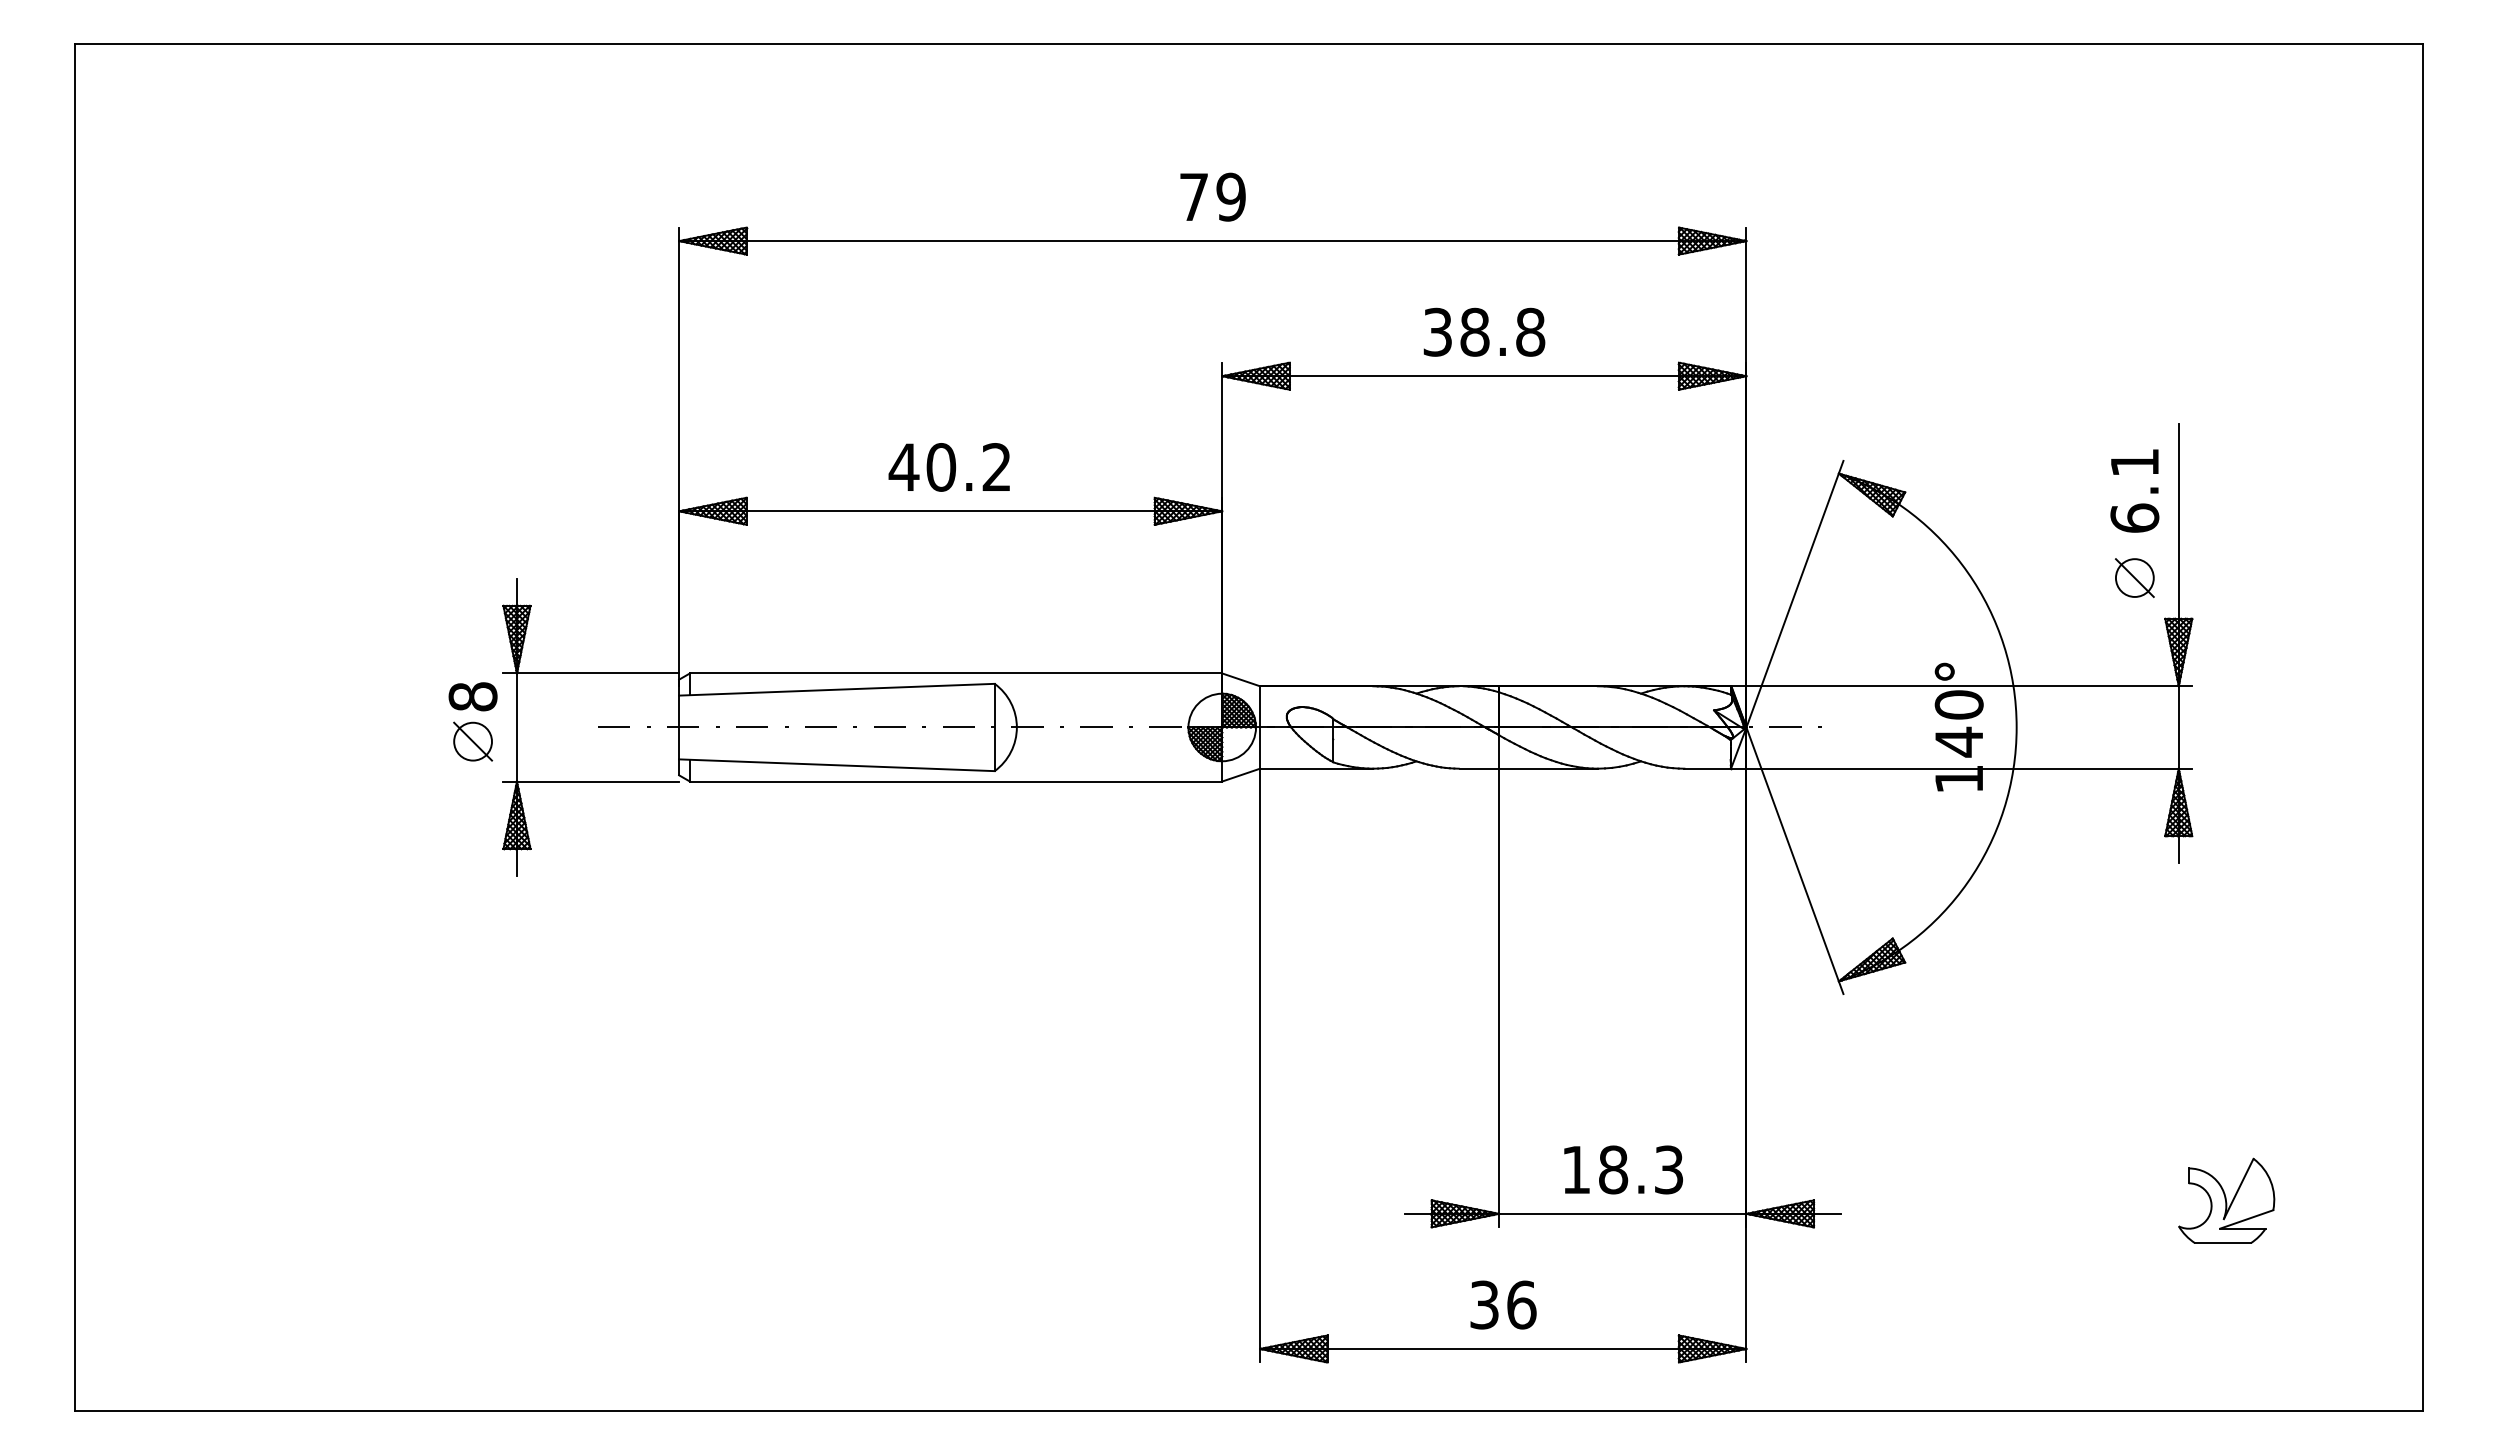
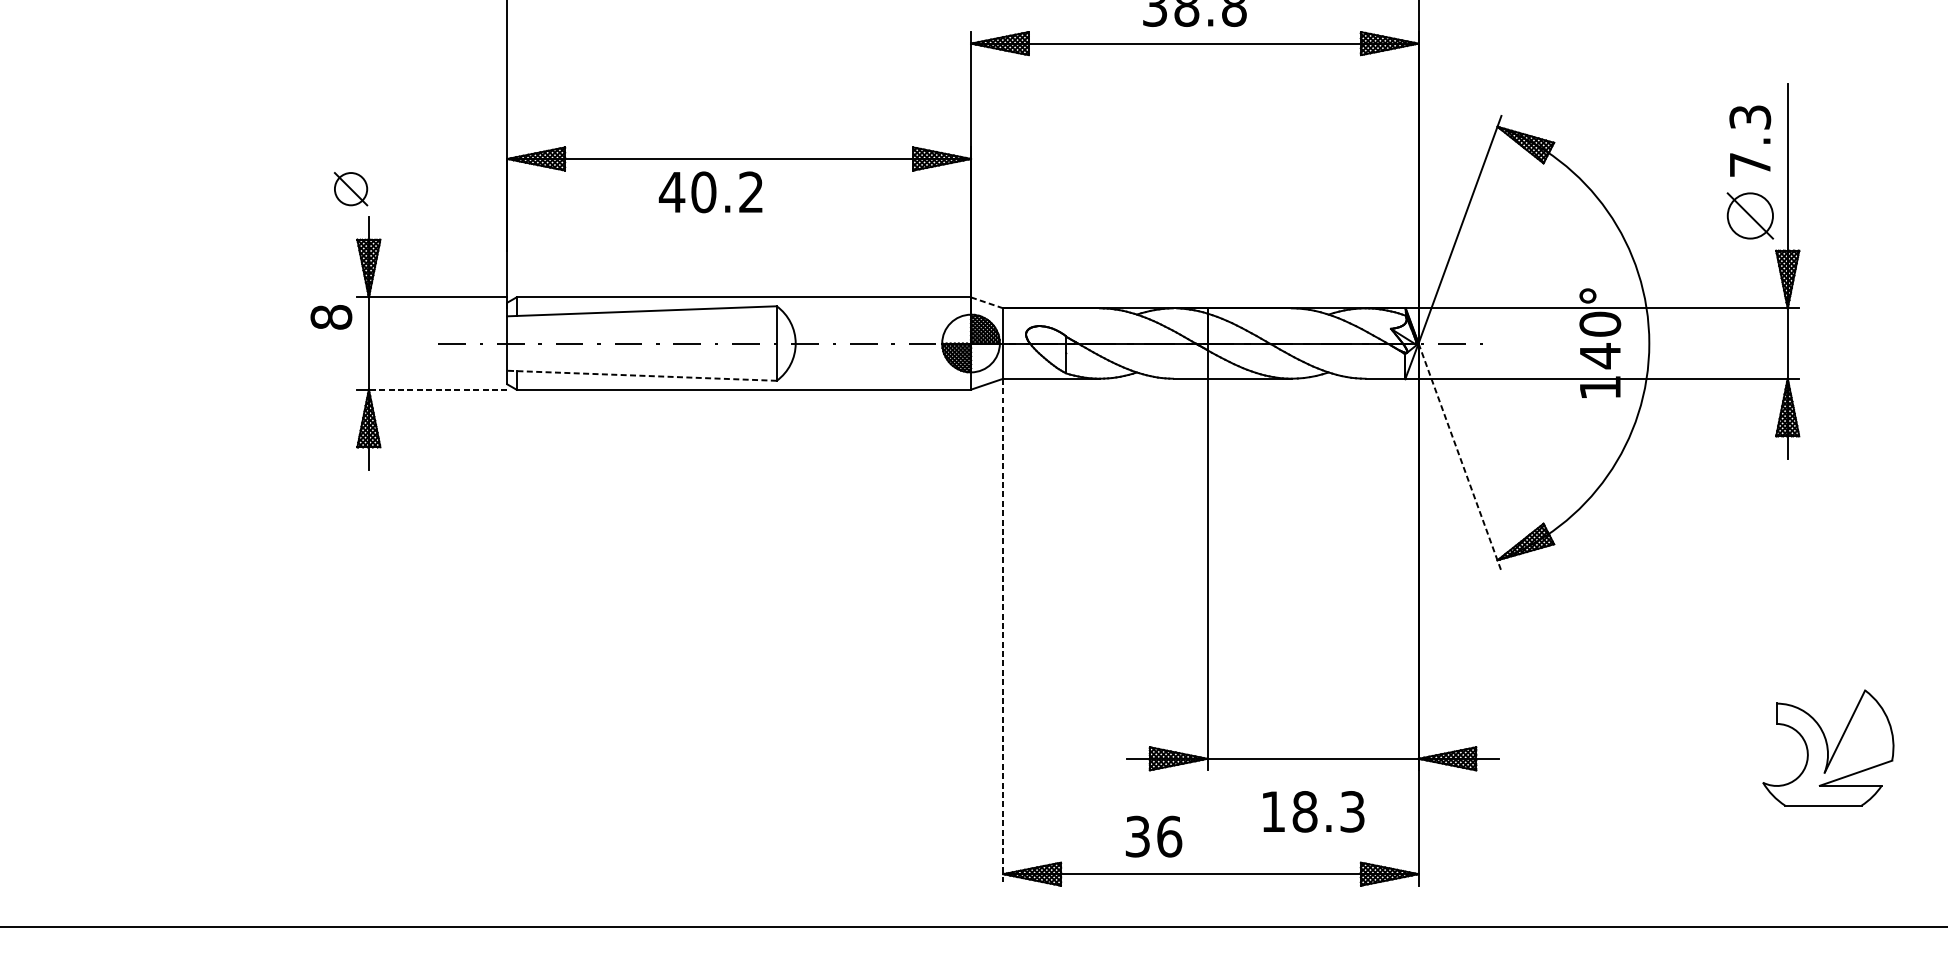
text: (948, 467) -> (710, 192), moved
text: (2134, 490) -> (1749, 141), 6.1 -> 7.3
part: (2134, 577) -> (1749, 215), size x1.4
line: (1241, 679) -> (987, 302), solid -> dashed
part: (473, 741) -> (351, 189), moved
line: (836, 765) -> (641, 375), solid -> dashed
line: (597, 781) -> (437, 389), solid -> dashed
line: (1794, 860) -> (1459, 457), solid -> dashed
line: (1260, 1065) -> (1003, 632), solid -> dashed
text: (1623, 1169) -> (1313, 811), moved
part: (2226, 1200) -> (1828, 747), size x1.6
text: (1503, 1304) -> (1153, 836), moved

